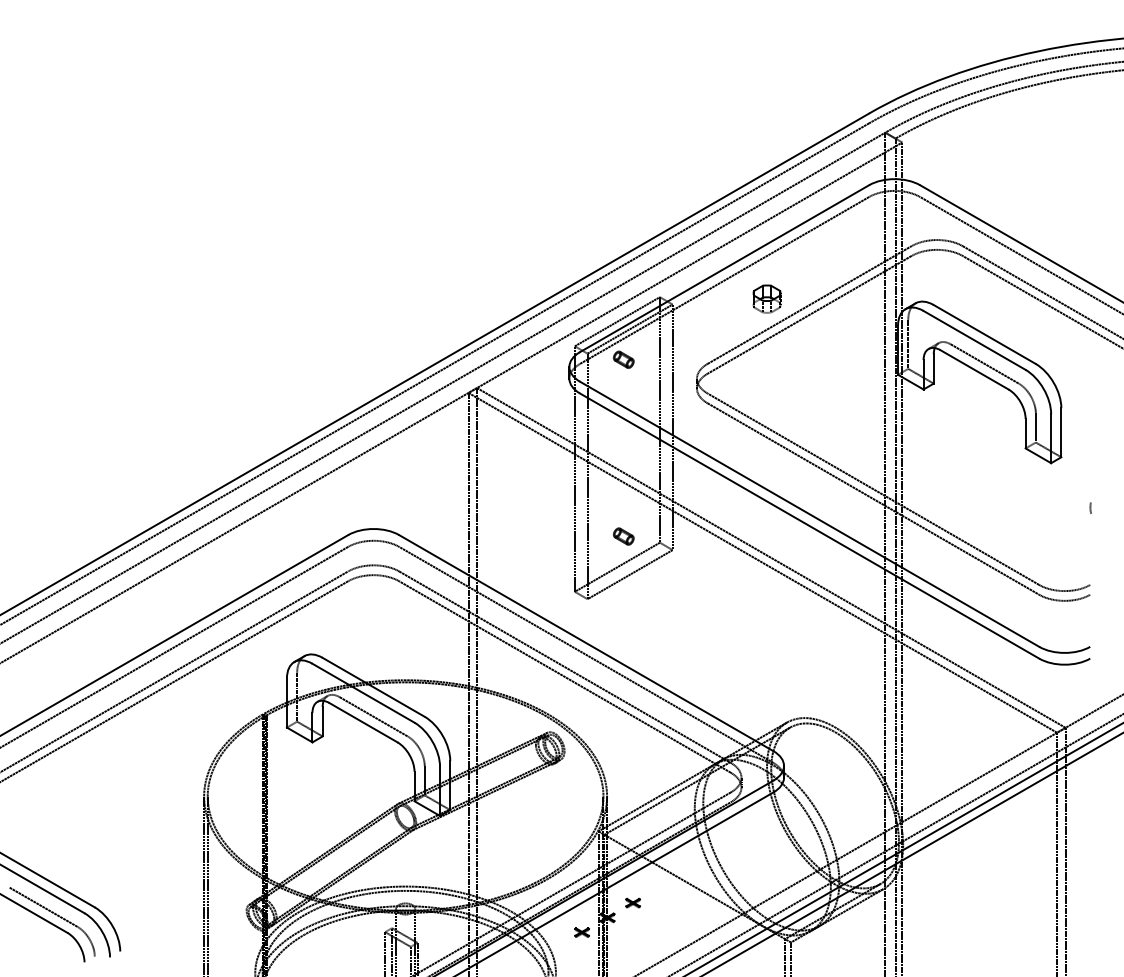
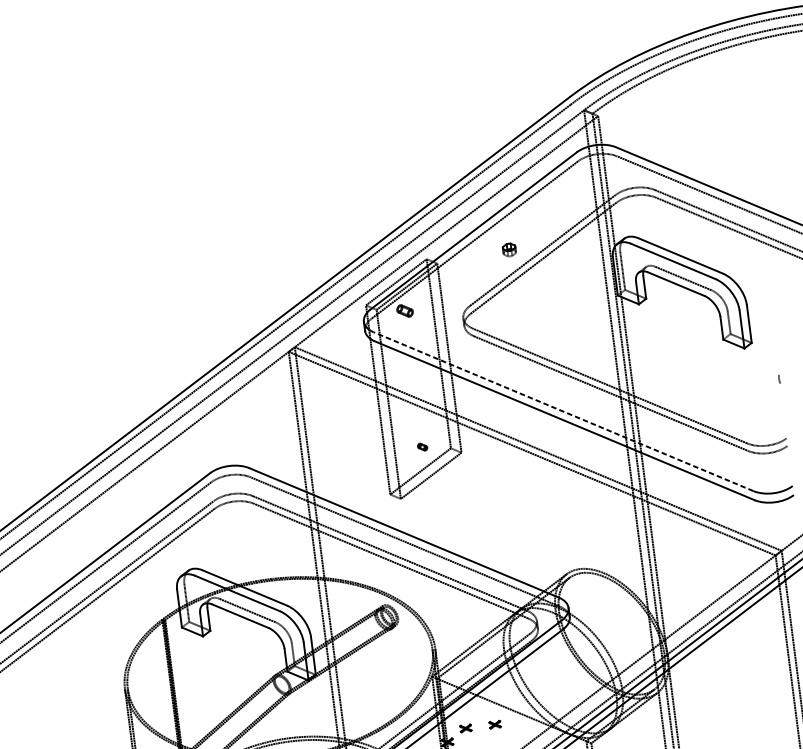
part: (766, 298) -> (508, 249), size x0.6
line: (809, 513) -> (563, 411), solid -> dashed
part: (623, 536) -> (422, 447), size x0.6
part: (671, 902) -> (495, 724), added

